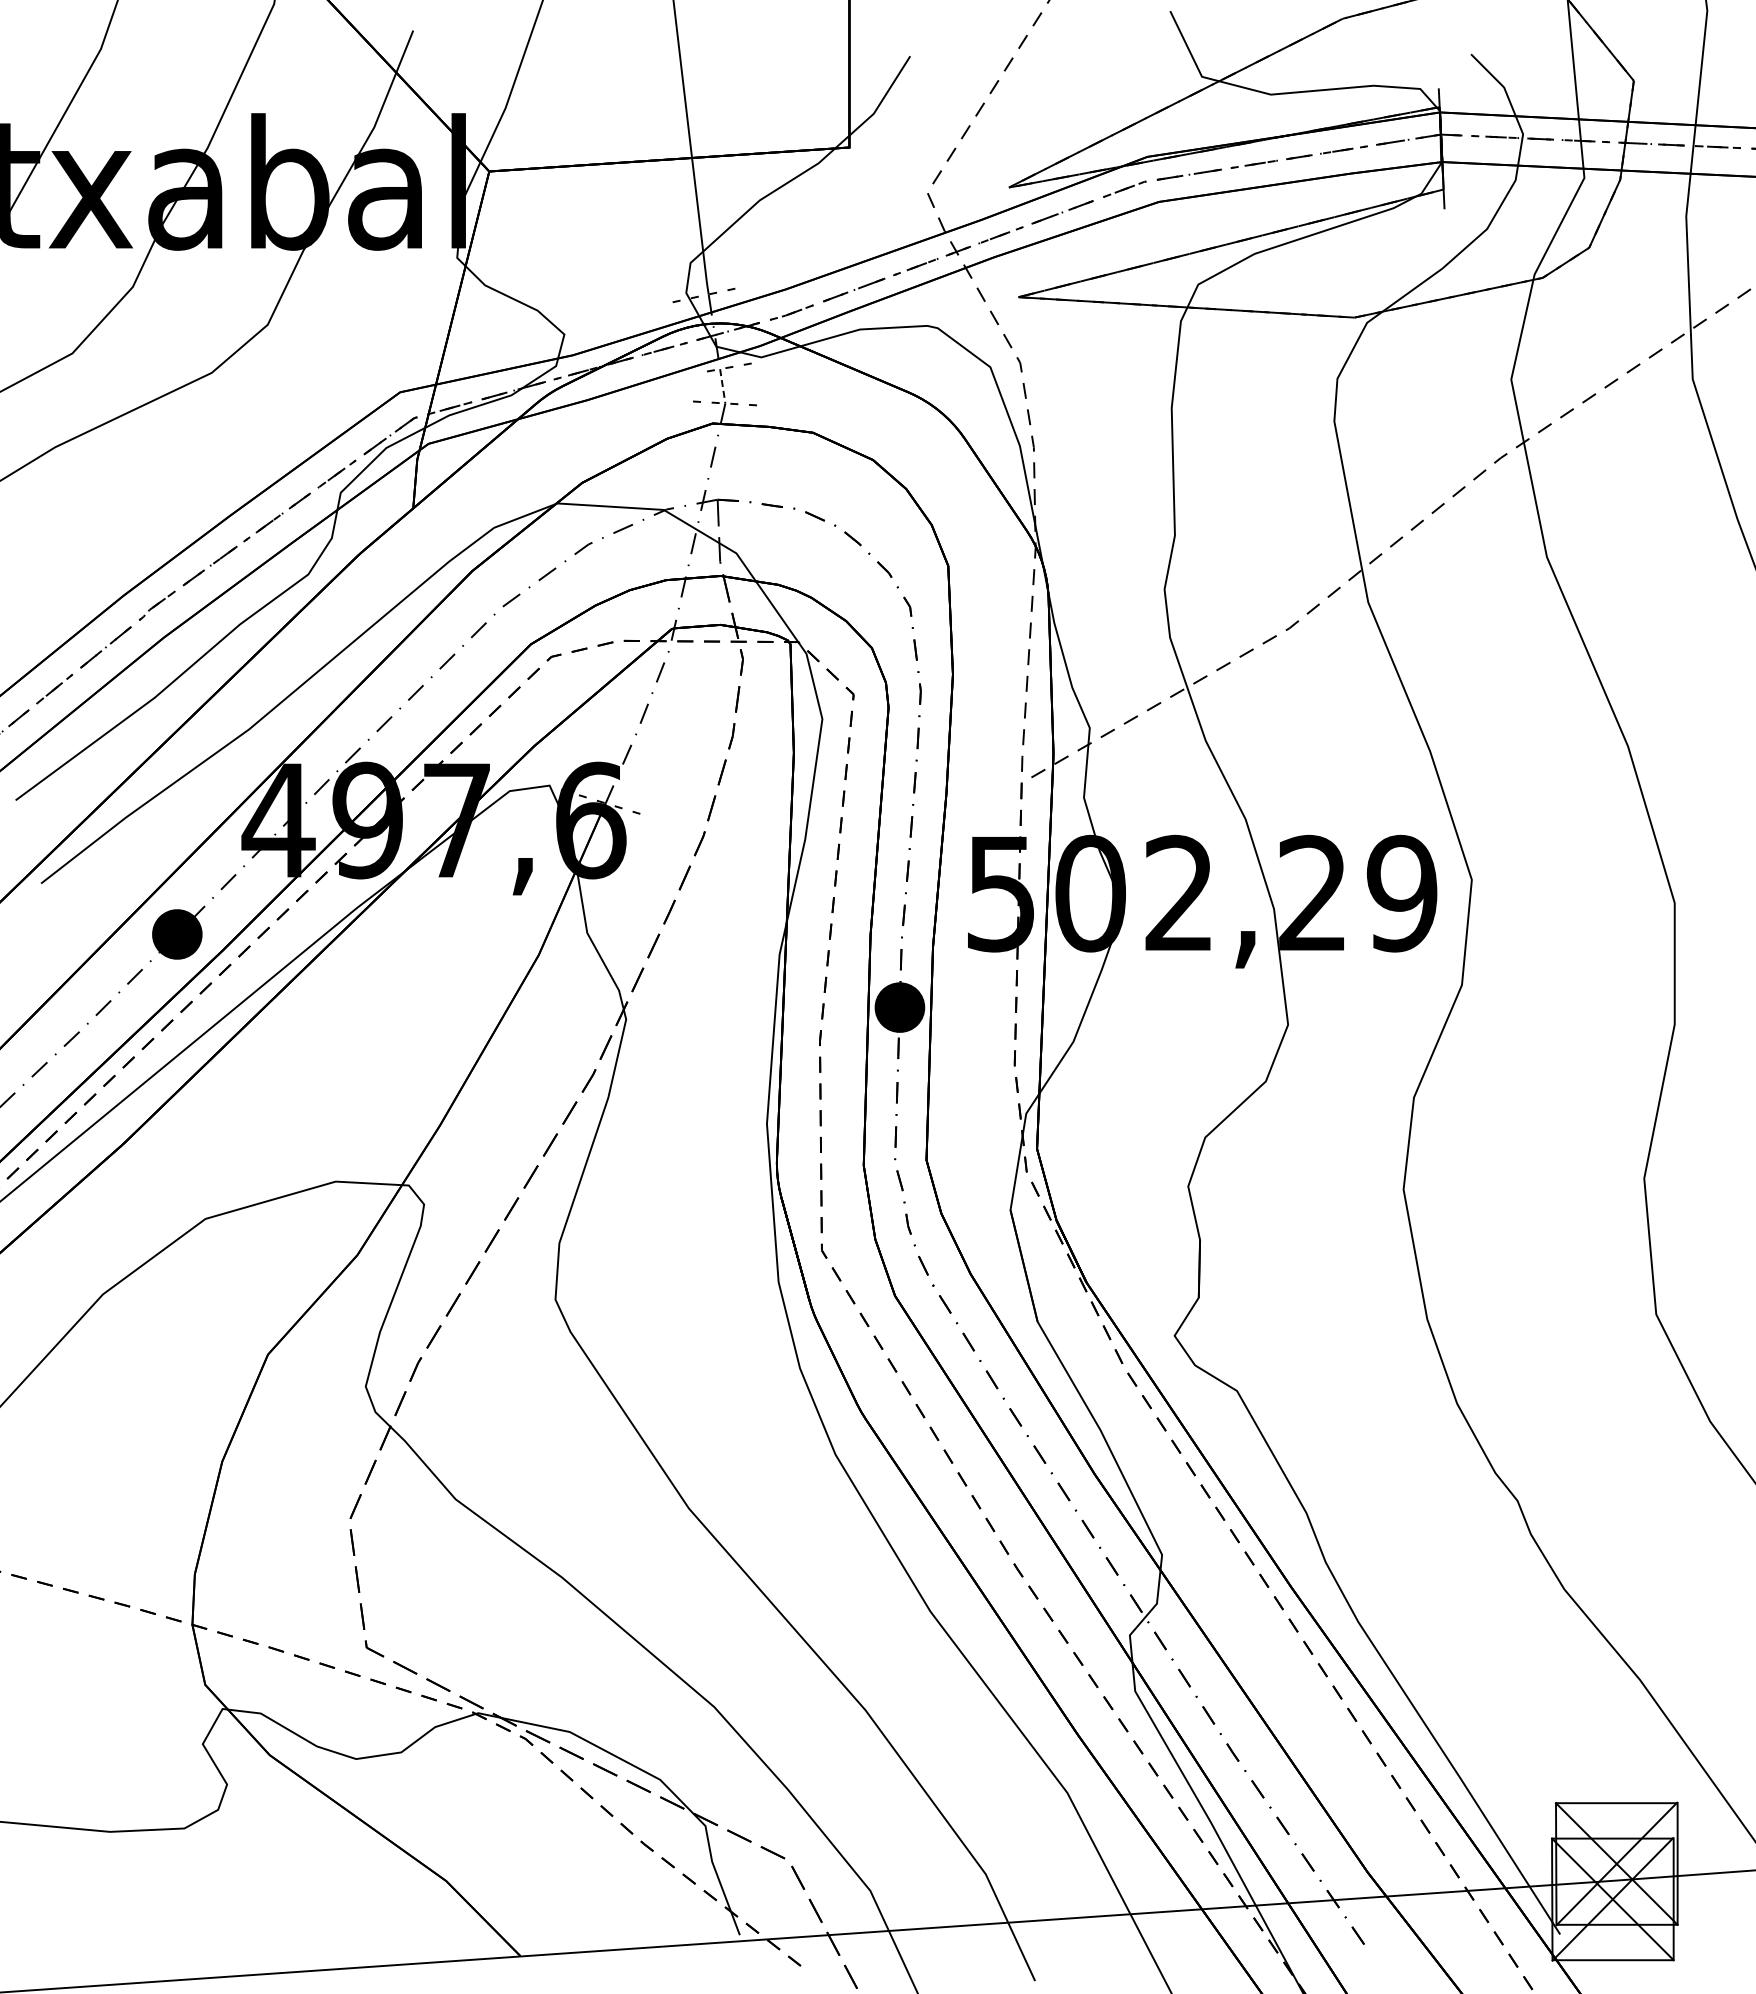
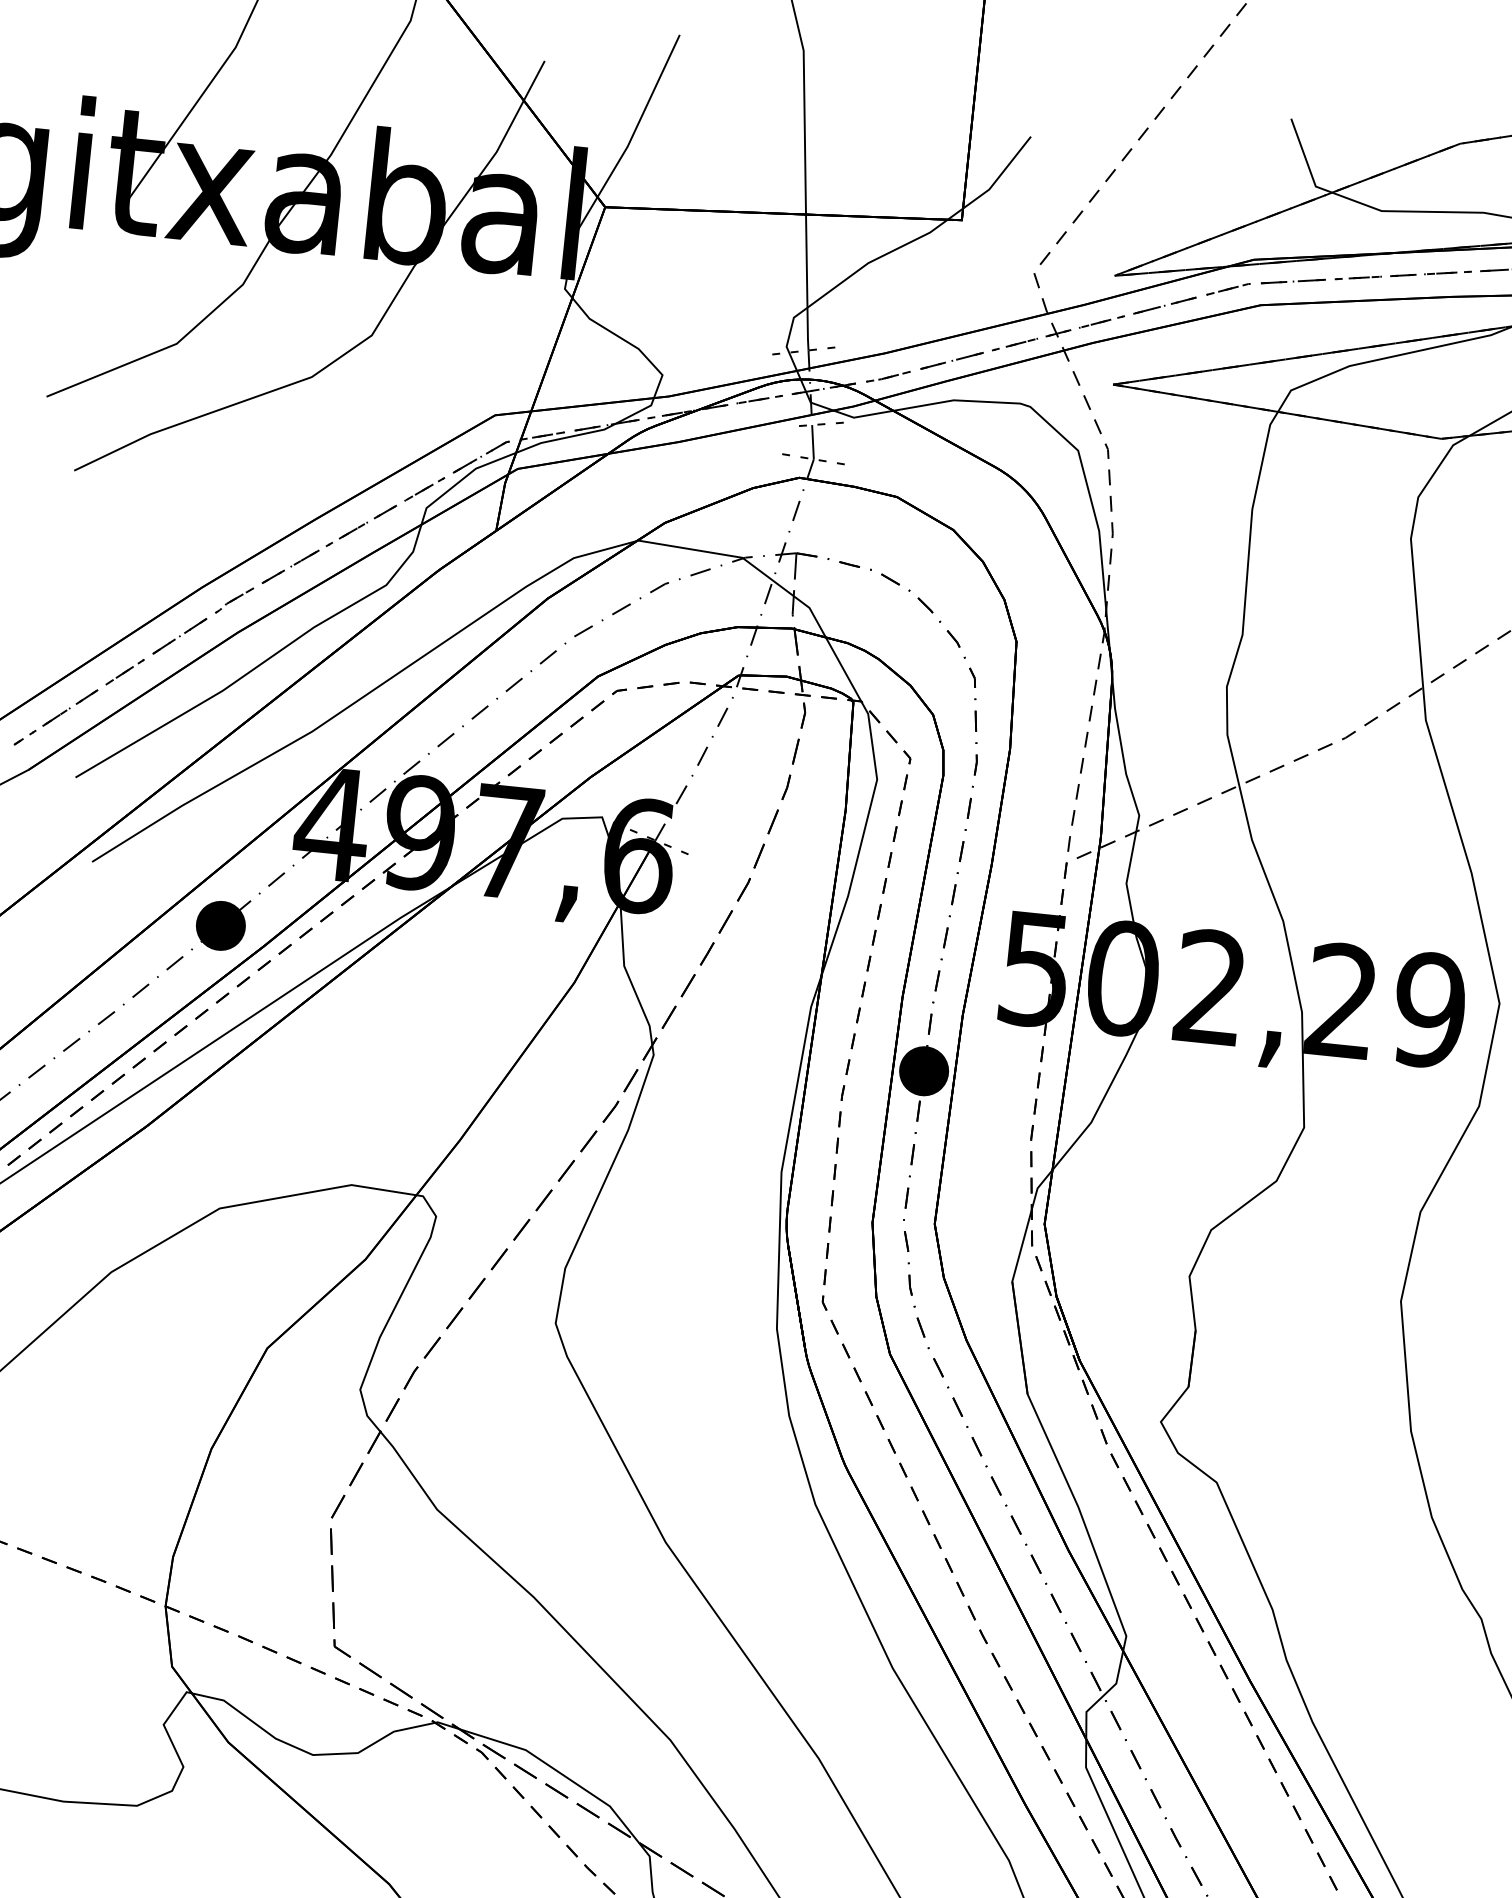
line: (722, 386) -> (812, 442), dashed -> solid

